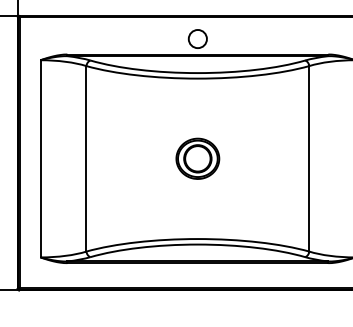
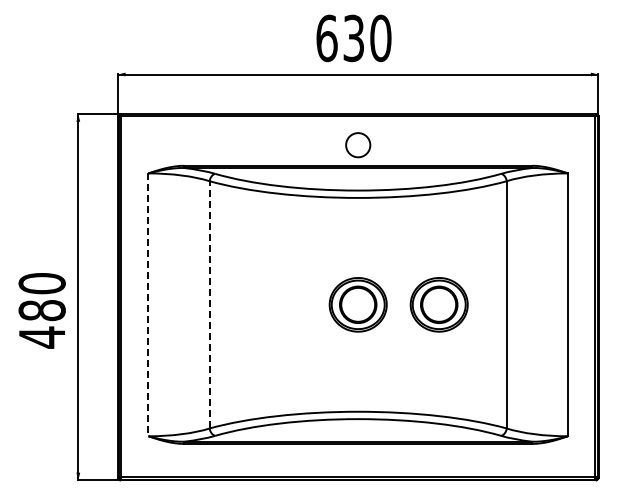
line: (86, 158) -> (209, 304), solid -> dashed
part: (258, 158) -> (438, 304), added
line: (40, 159) -> (148, 305), solid -> dashed

